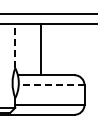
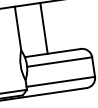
line: (15, 45) -> (18, 28), dashed -> solid
line: (51, 85) -> (59, 62), dashed -> solid

